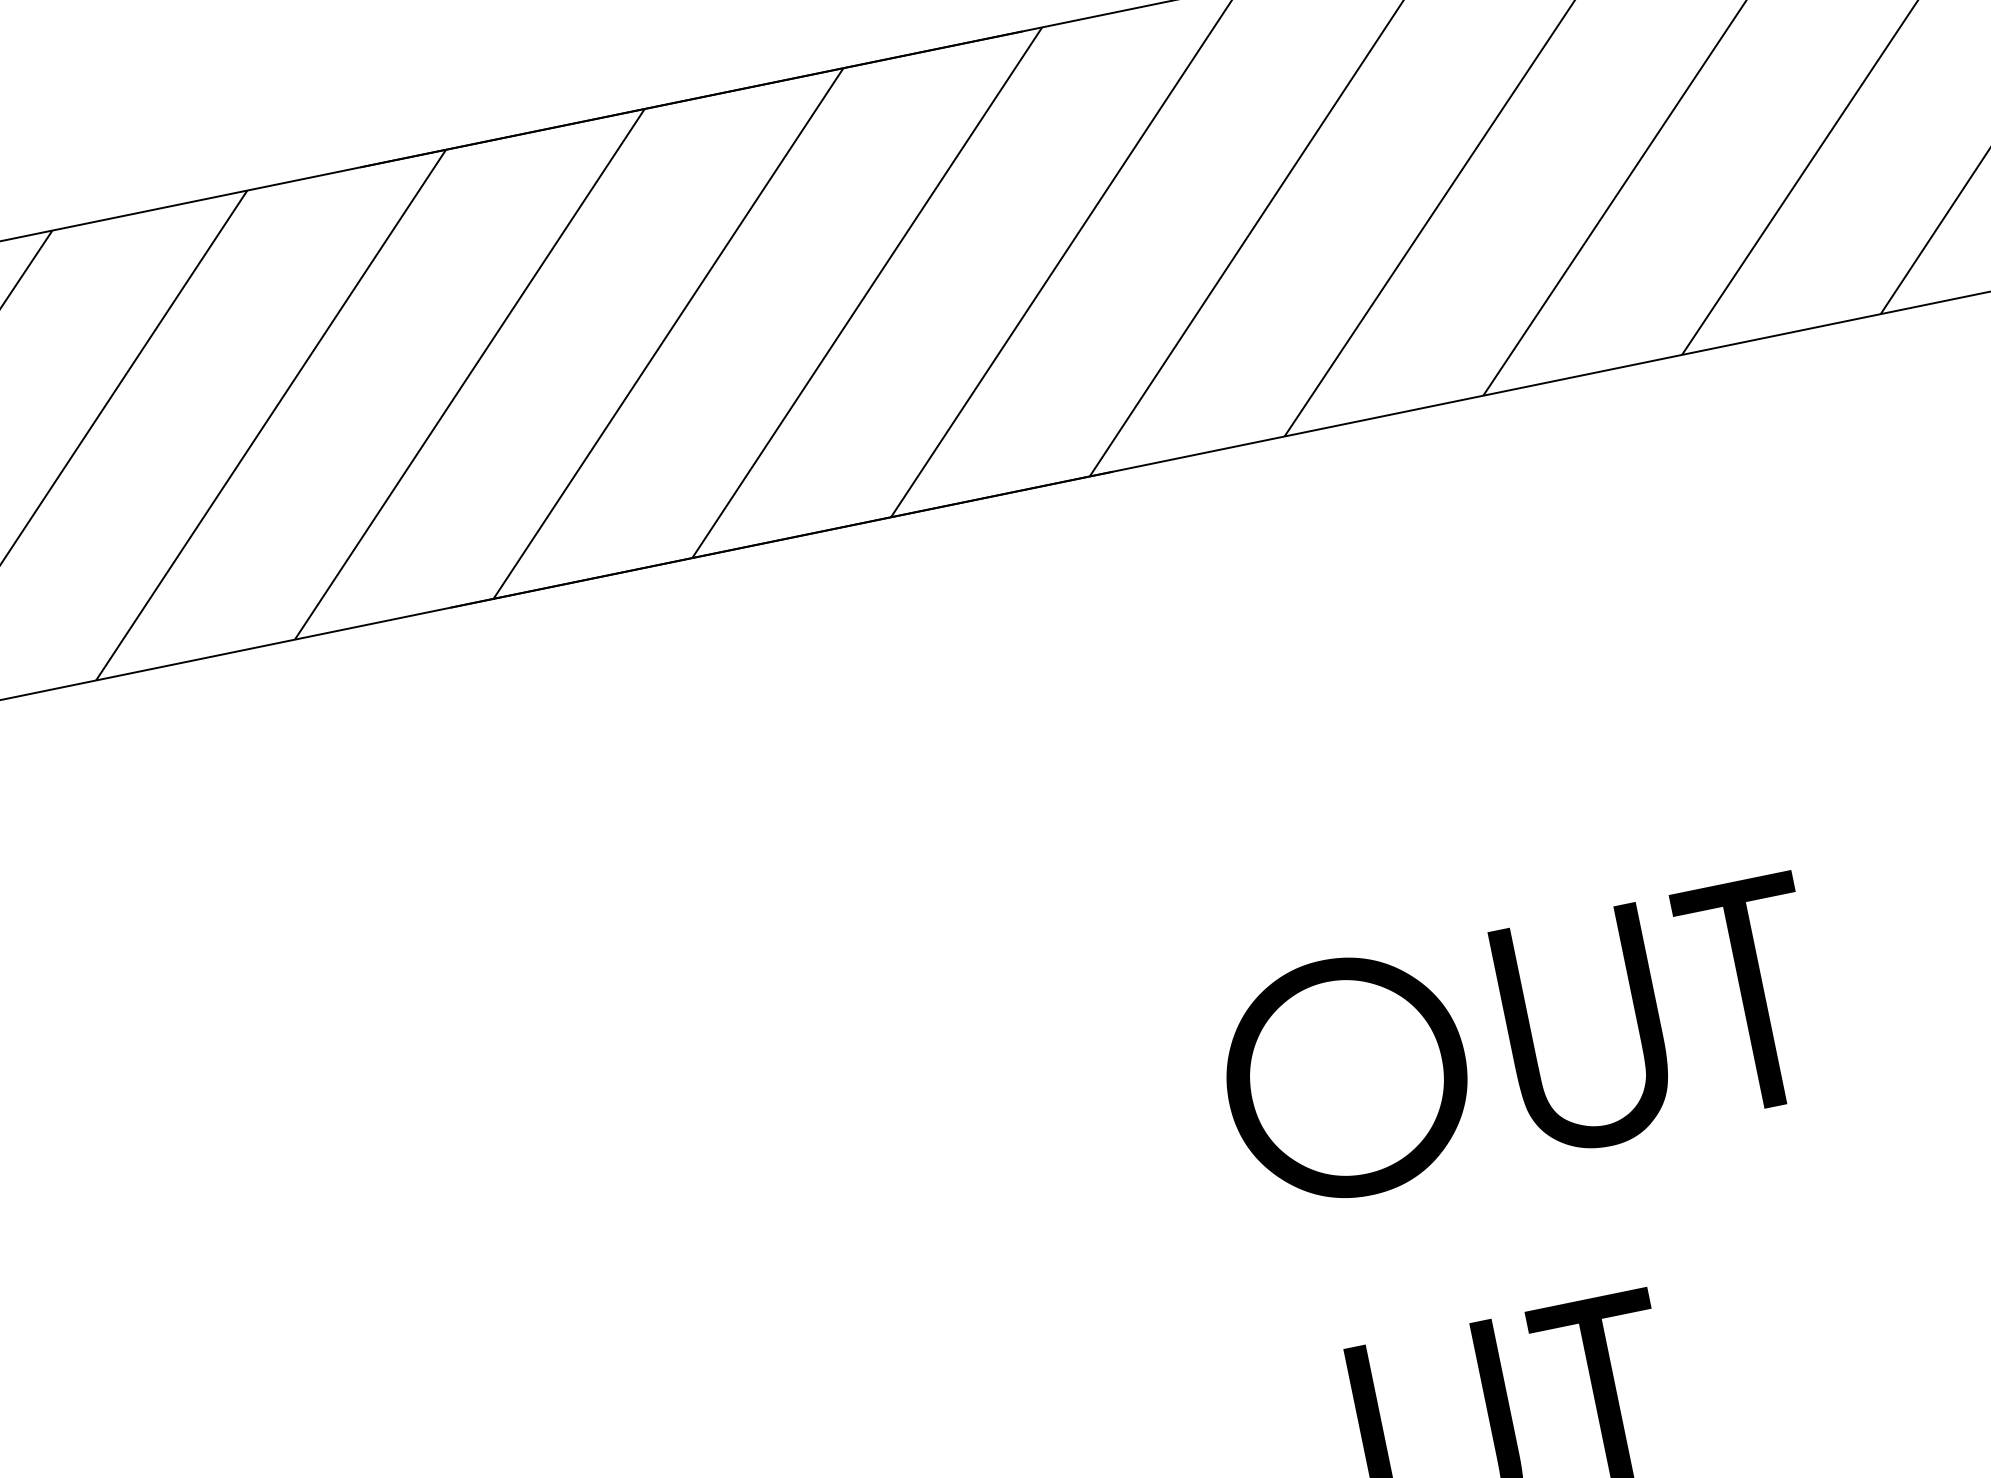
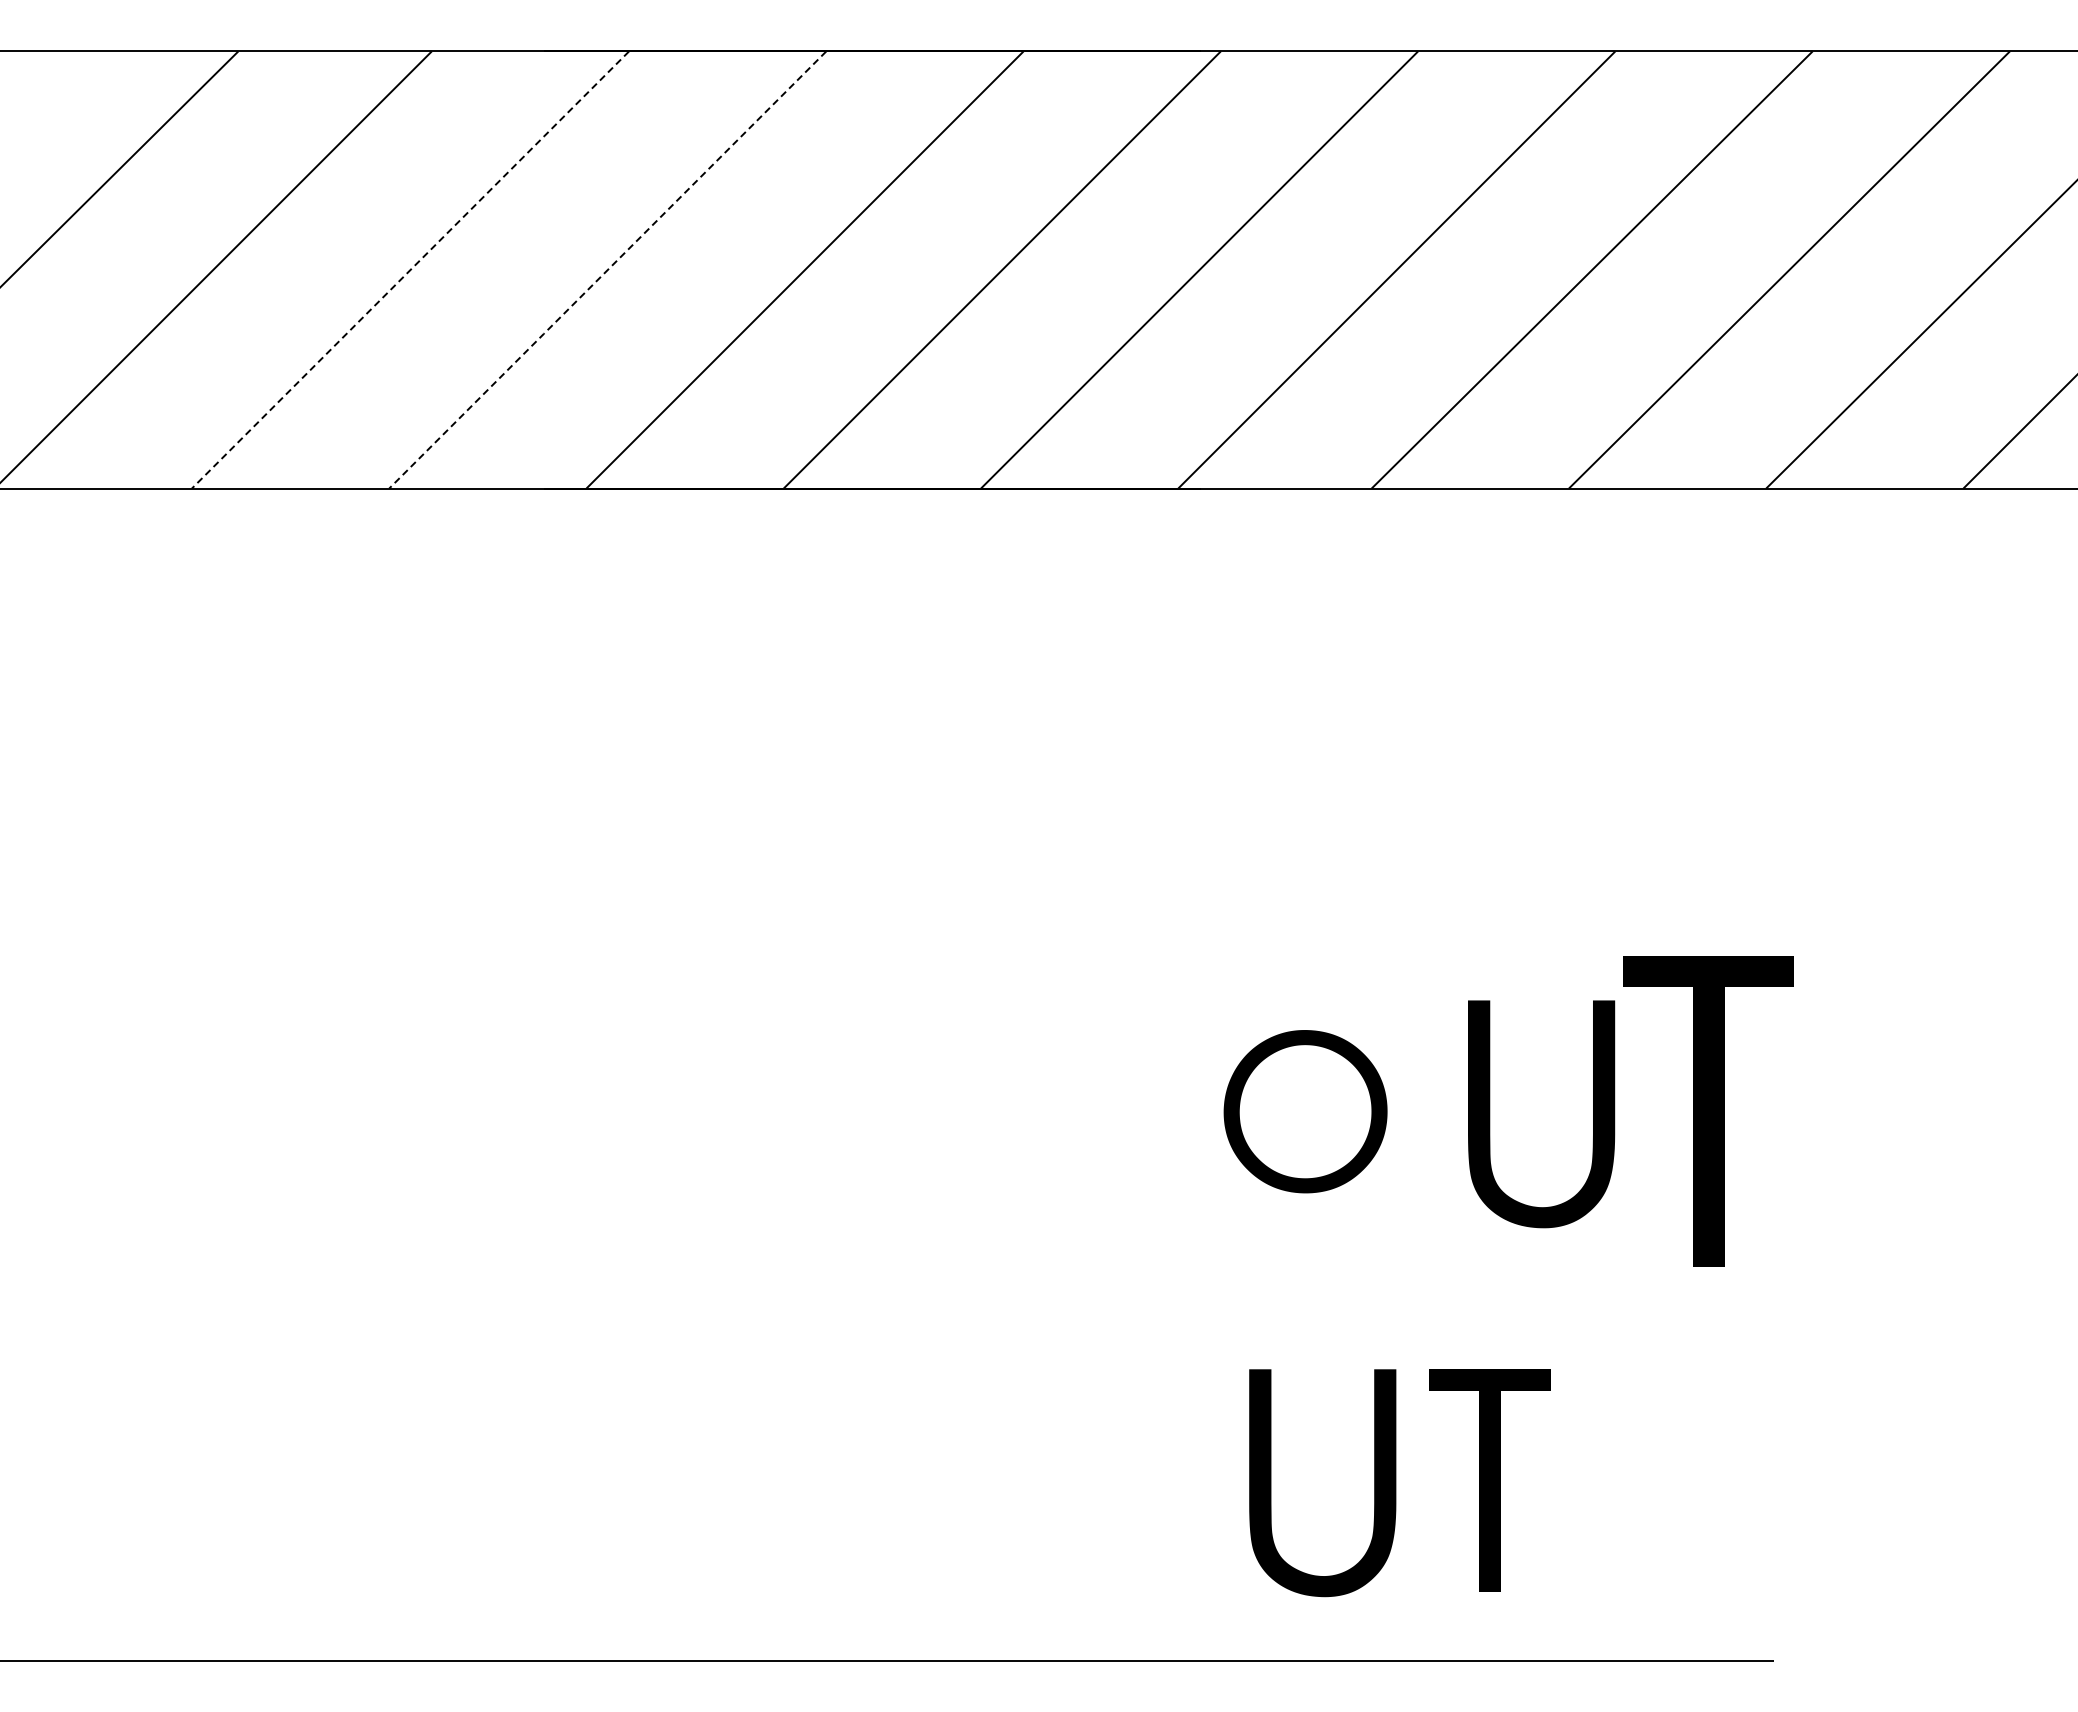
line: (469, 374) -> (607, 270), solid -> dashed
line: (271, 414) -> (411, 269), solid -> dashed
part: (1752, 994) -> (1708, 1111), size x1.4
part: (1346, 1077) -> (1305, 1111), size x0.7

